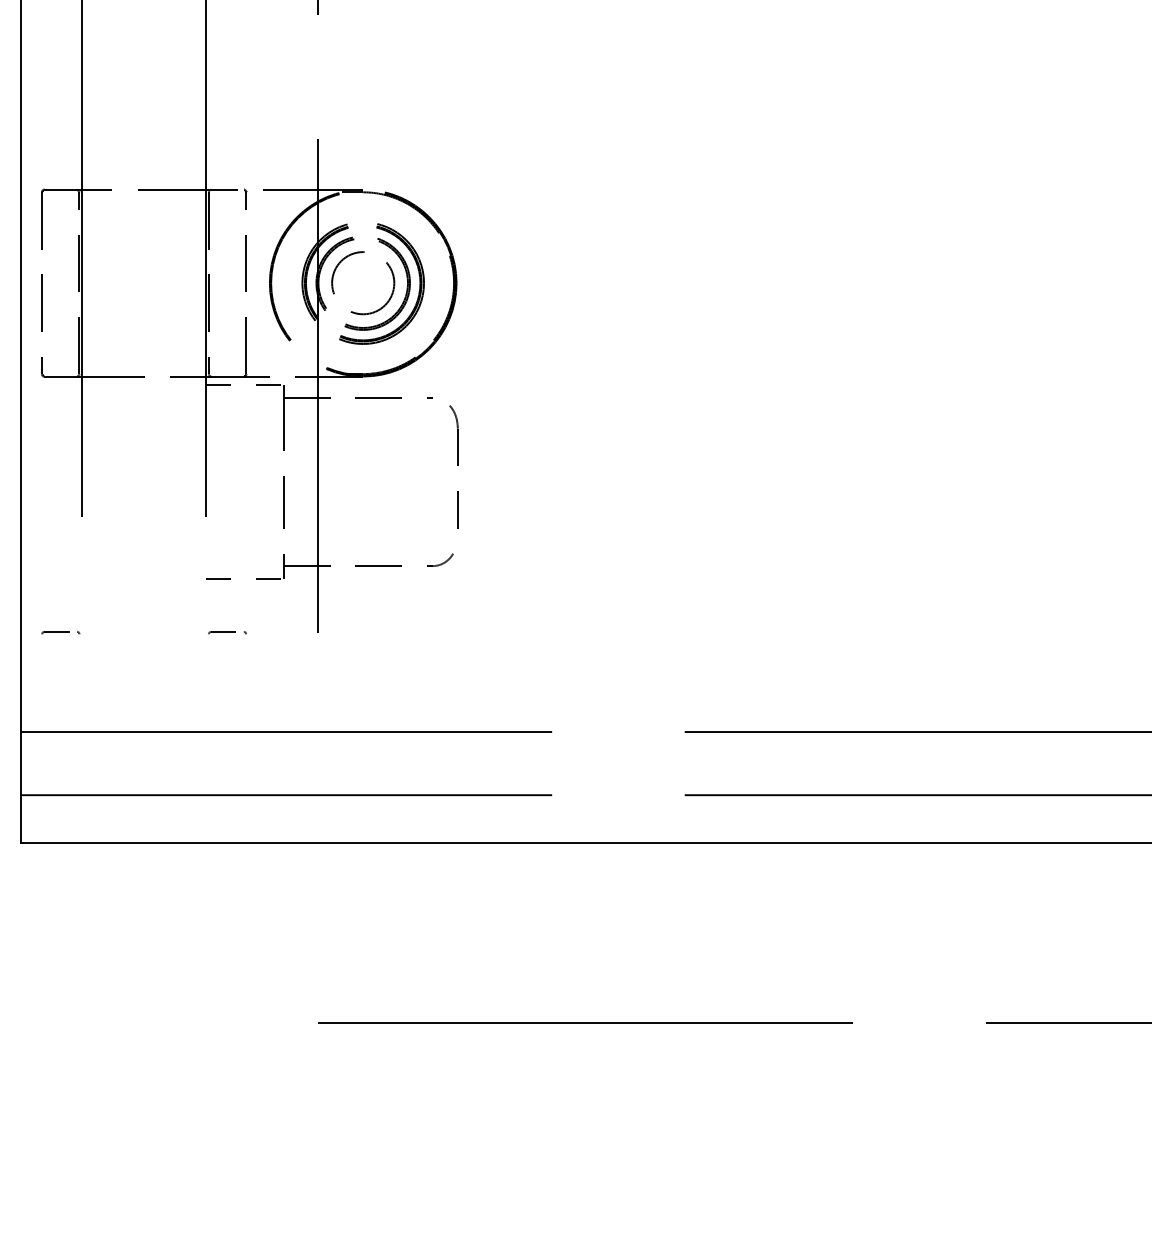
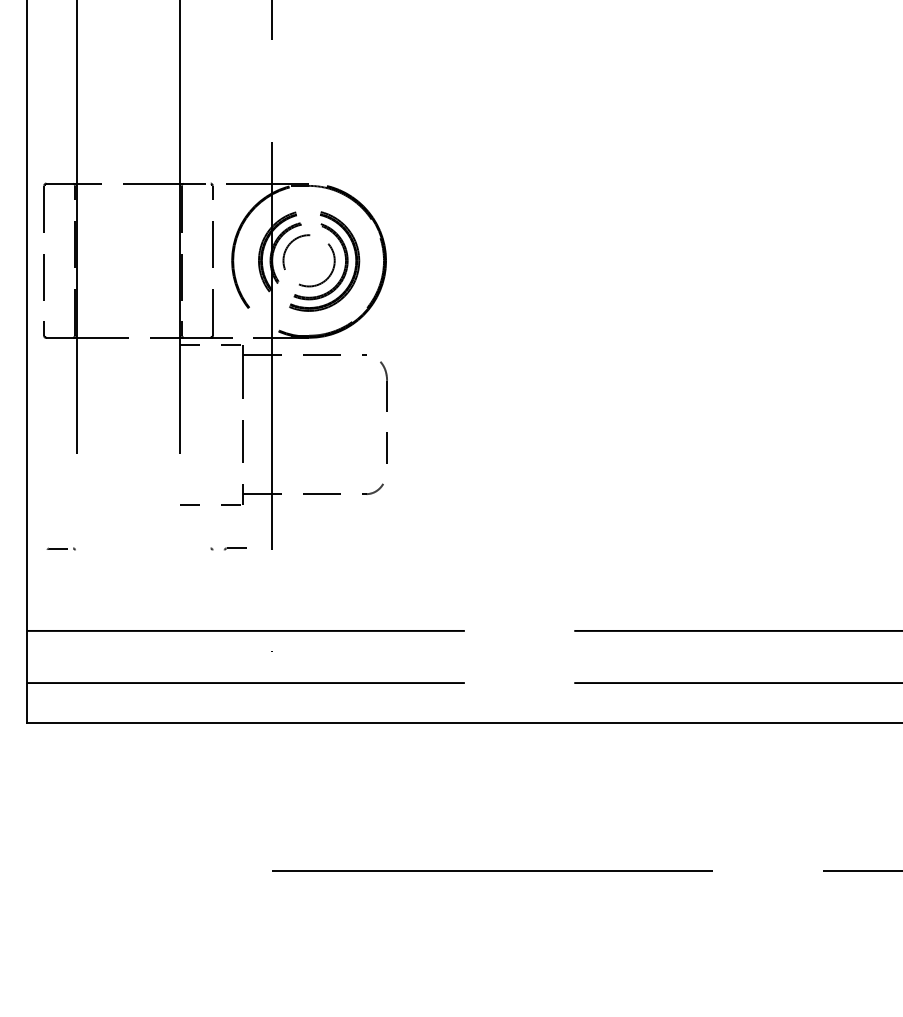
part: (55, 632) -> (55, 548), size x0.7
part: (221, 632) -> (235, 548), moved

